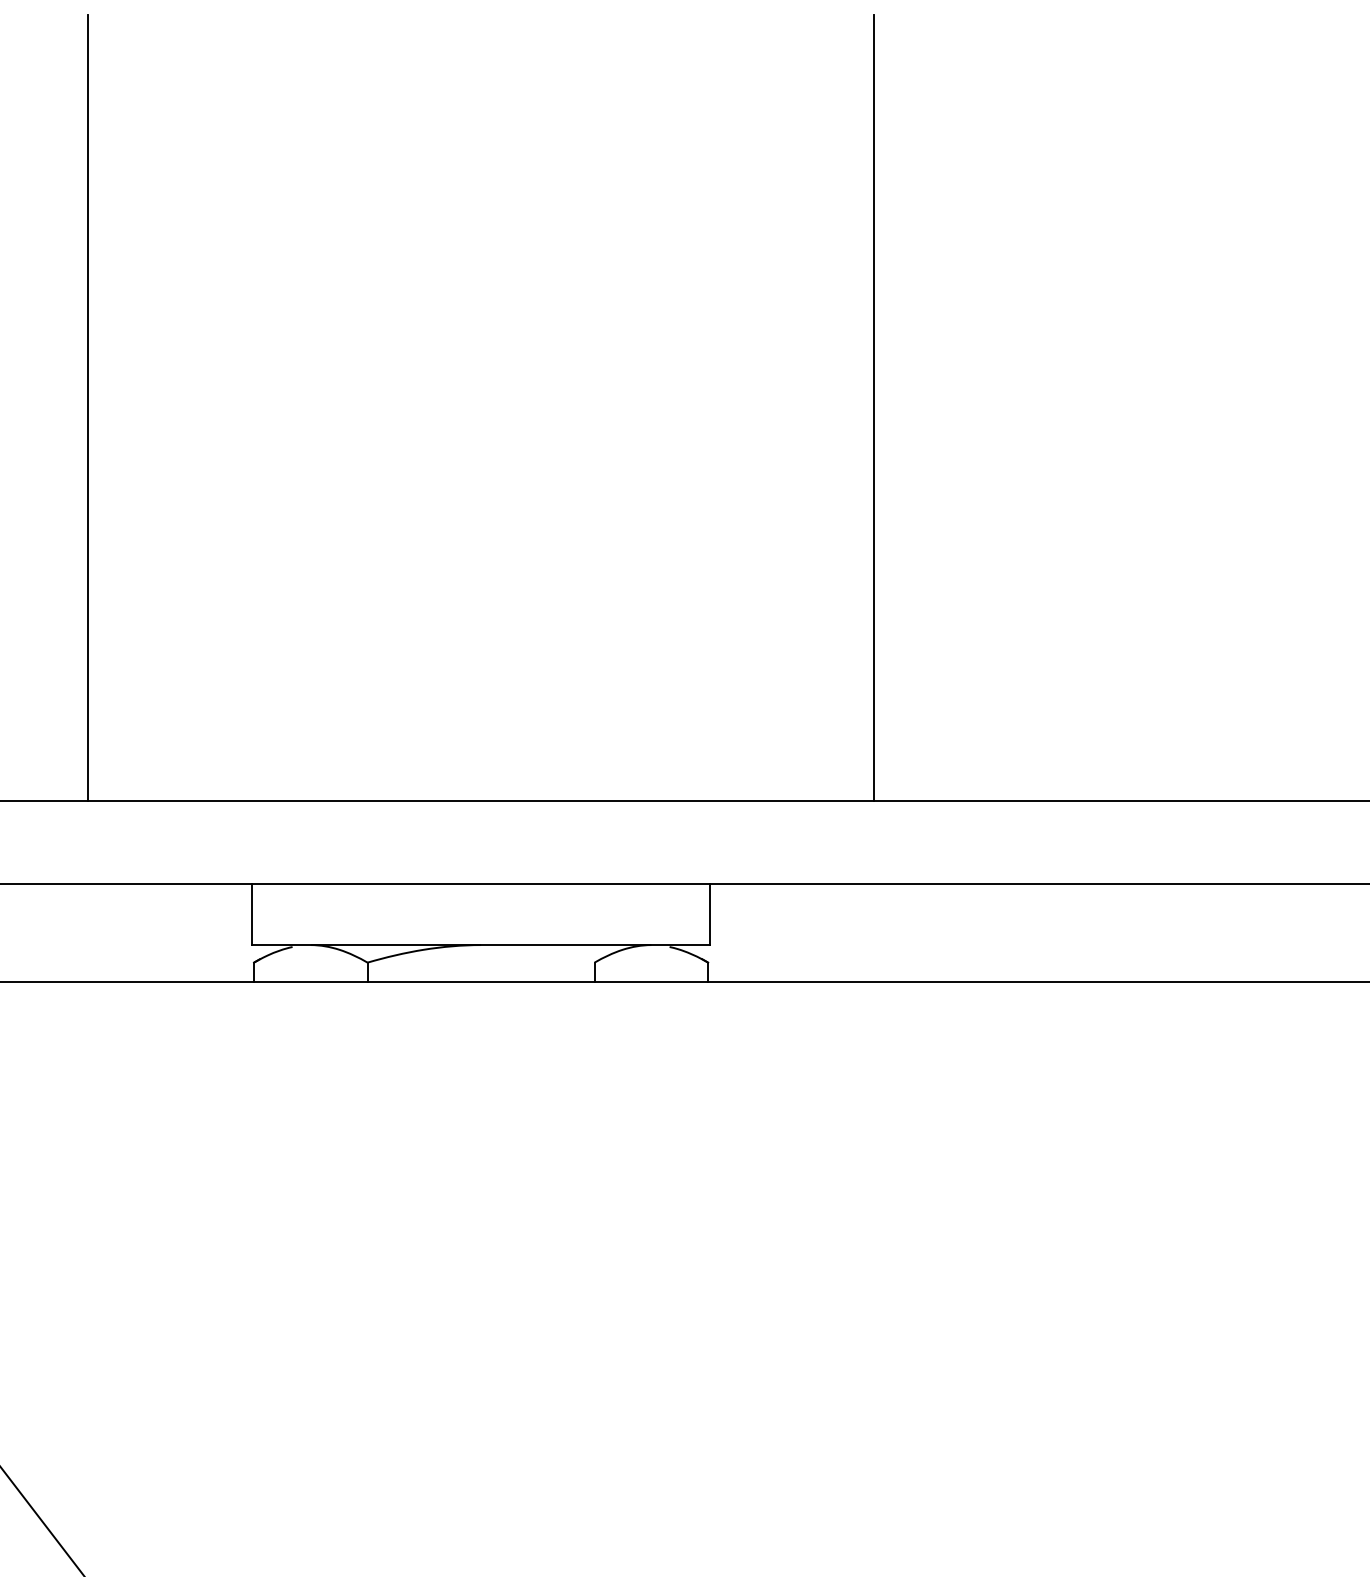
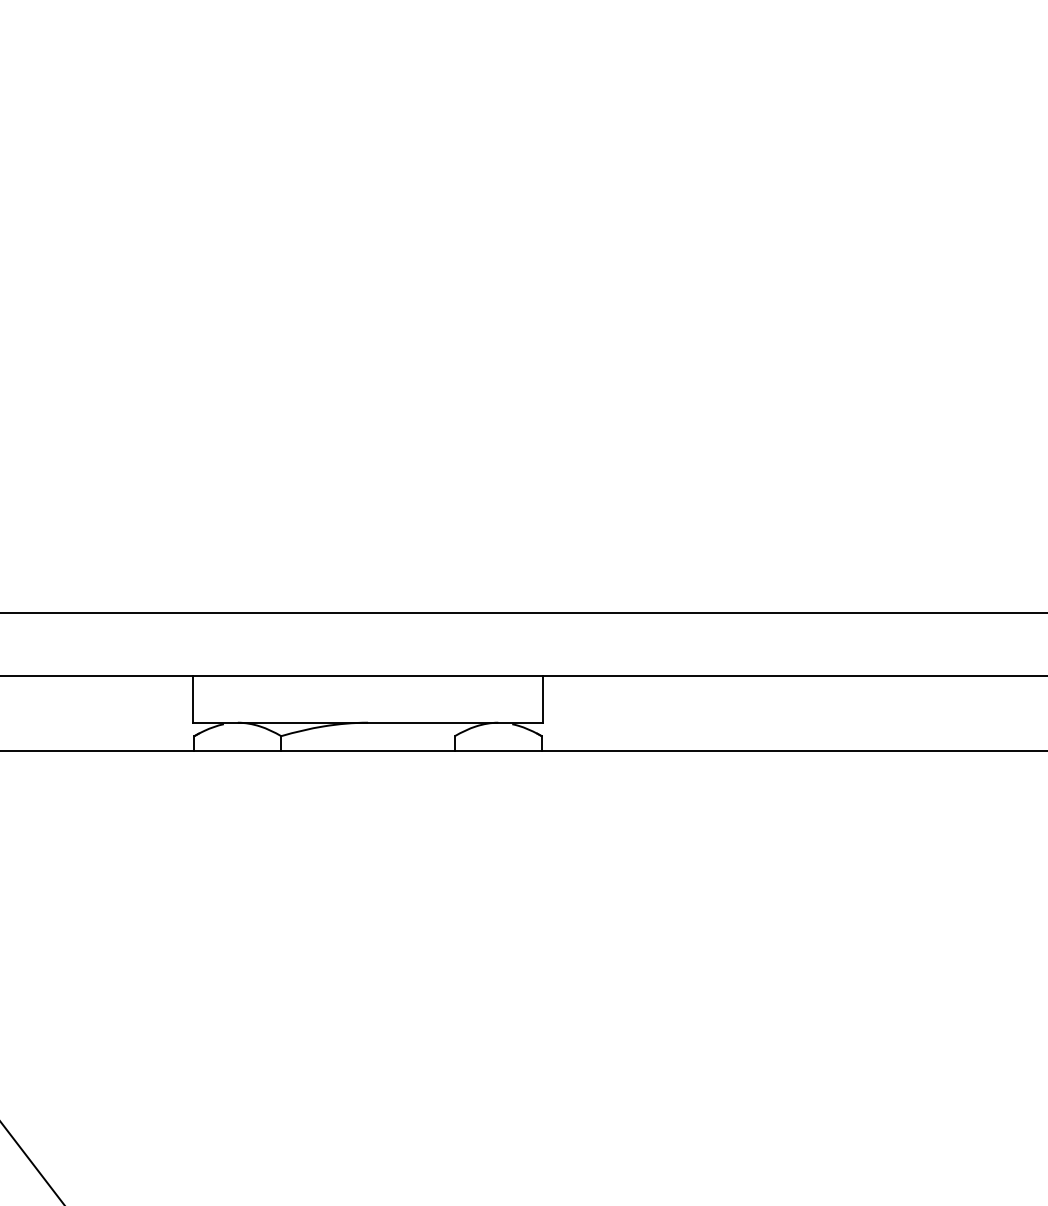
line: (88, 407) -> (67, 311), removed
line: (873, 407) -> (668, 311), removed

